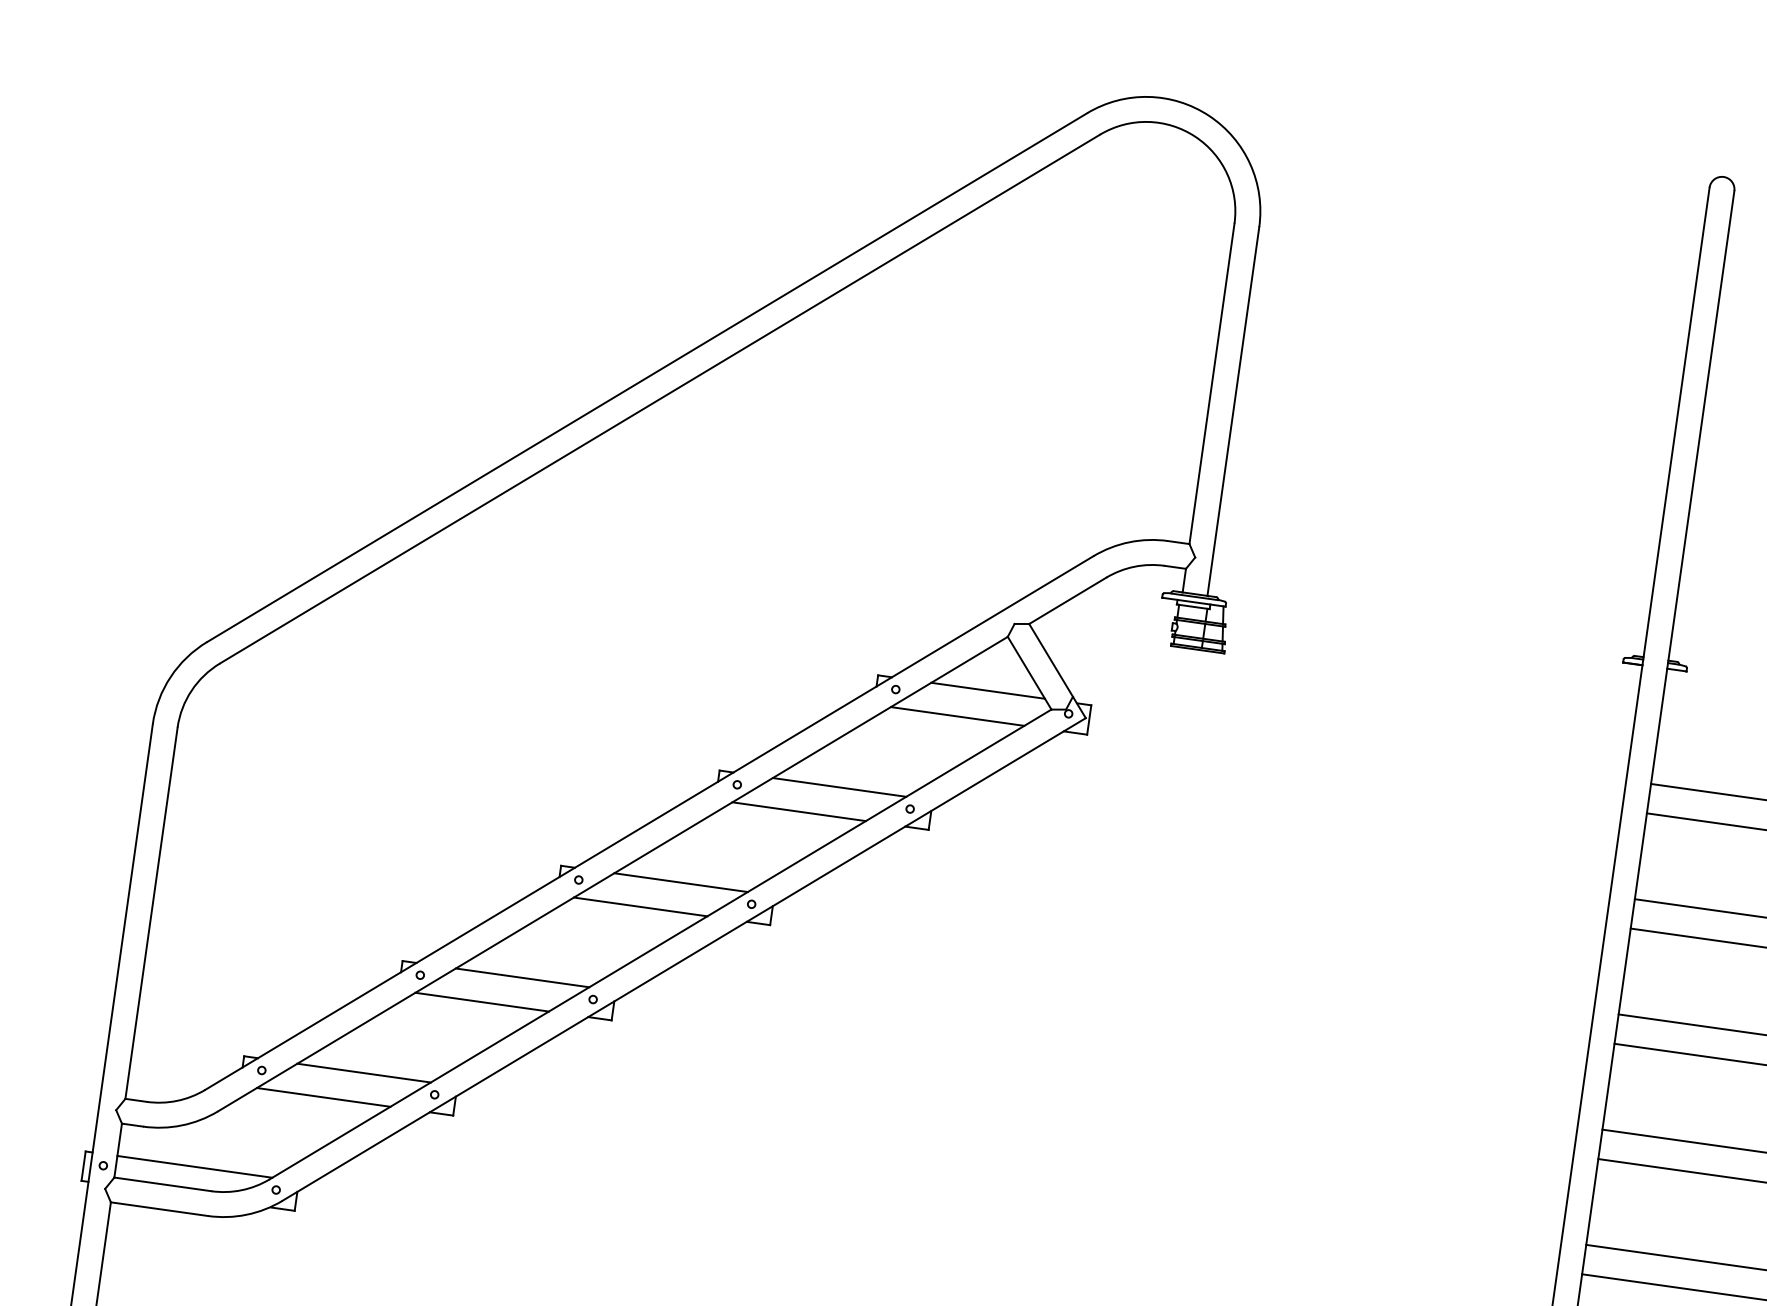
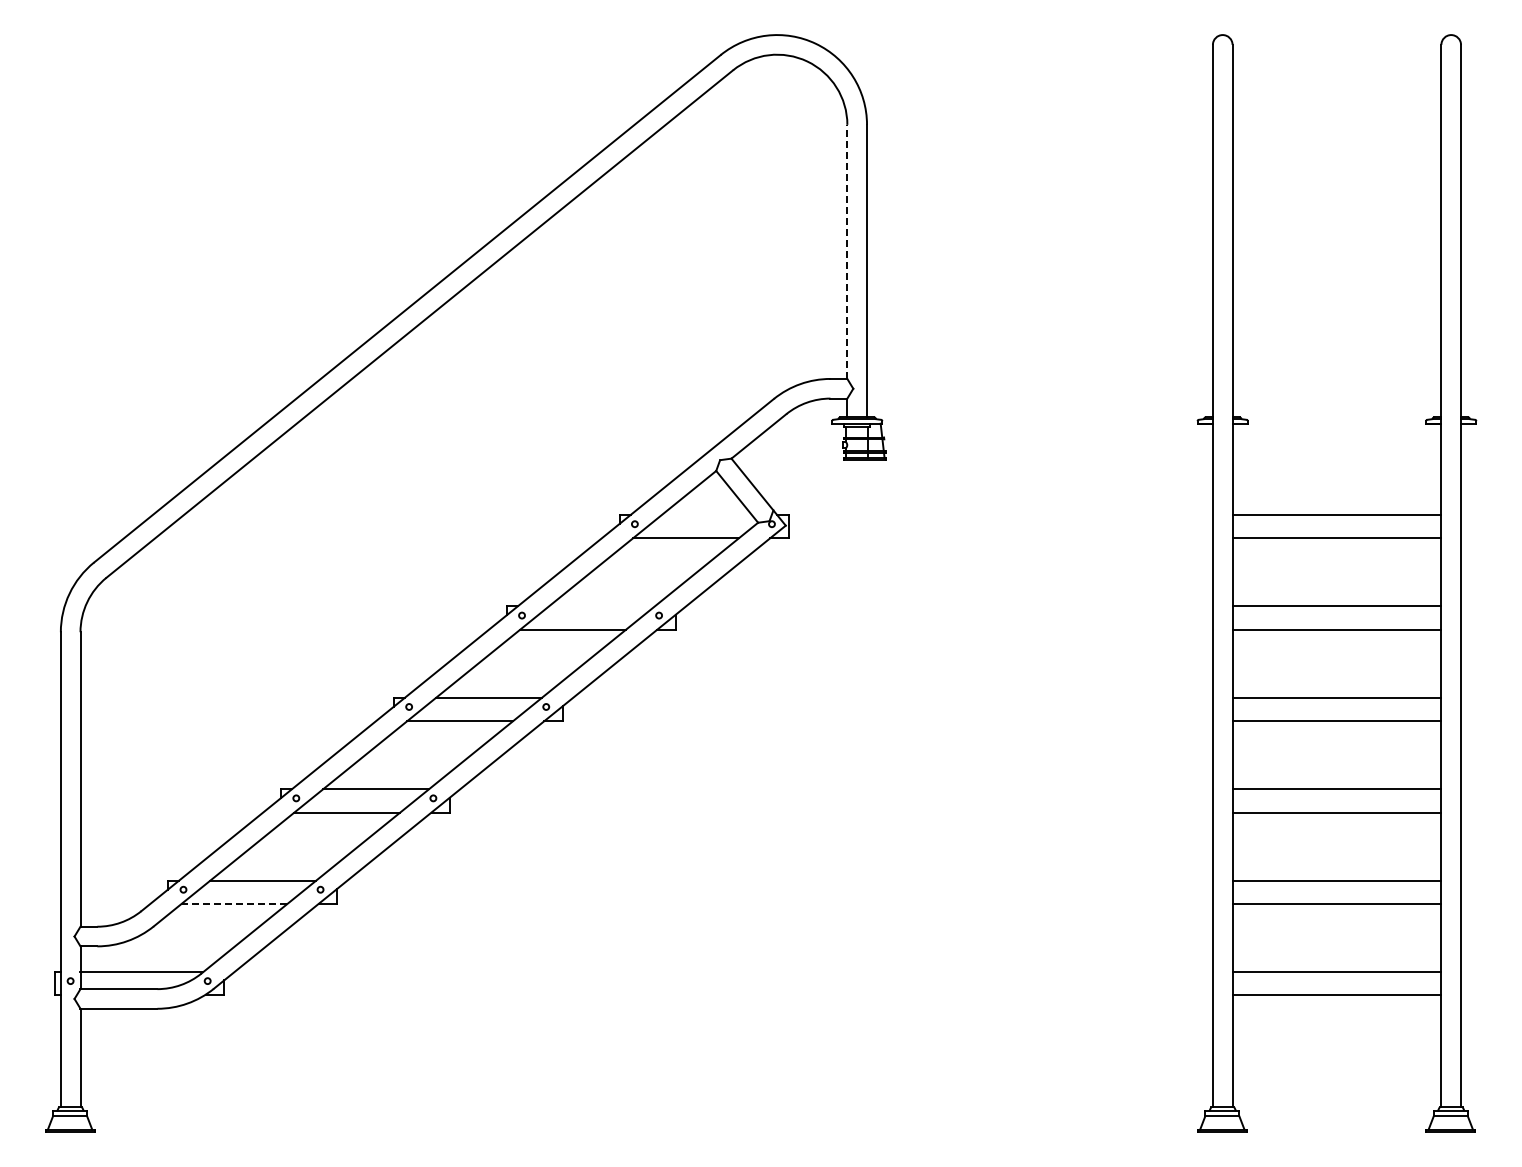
line: (1212, 383) -> (847, 251), solid -> dashed
line: (987, 691) -> (706, 515), removed
line: (839, 787) -> (601, 606), removed
line: (323, 1096) -> (234, 903), solid -> dashed

